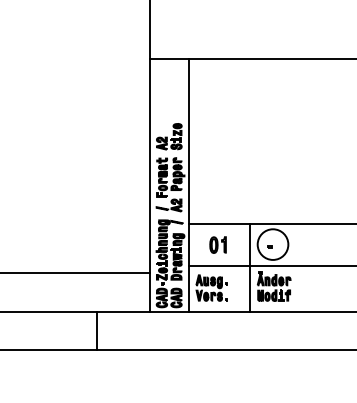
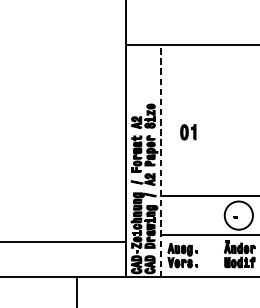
line: (188, 185) -> (161, 161), solid -> dashed
part: (217, 244) -> (187, 131), moved
line: (250, 267) -> (218, 236), removed

